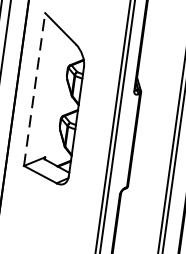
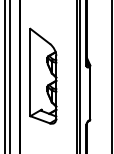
line: (34, 89) -> (30, 72), dashed -> solid

